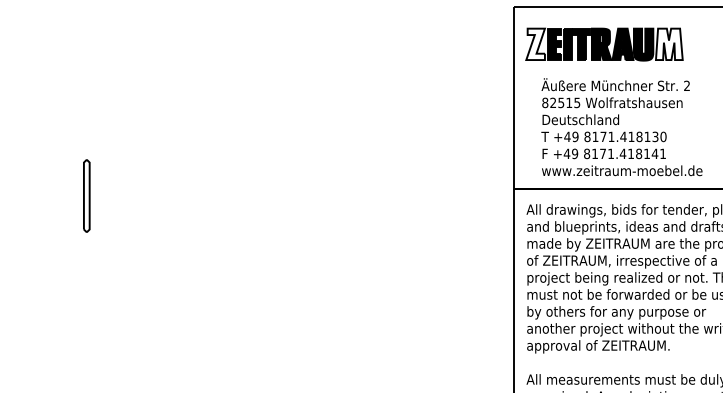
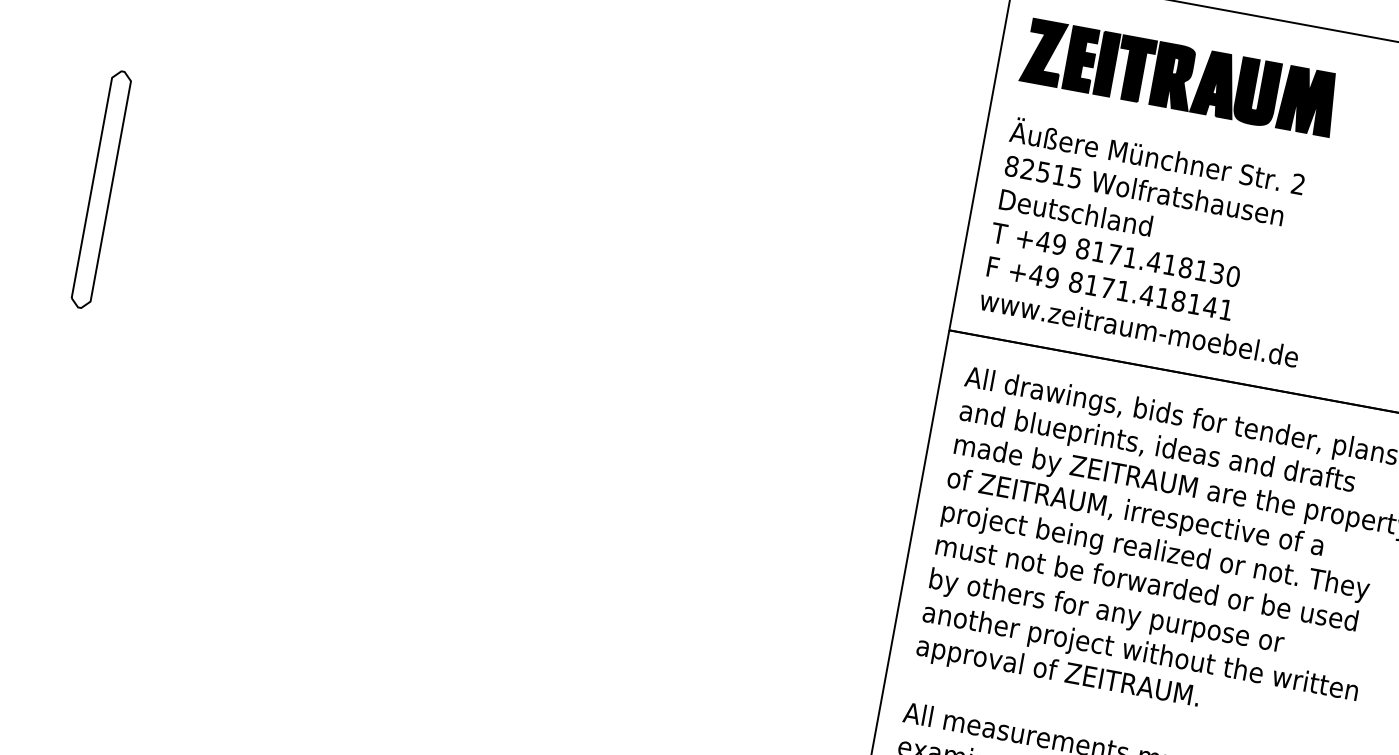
fill: (535, 44) -> (1043, 52), added
fill: (668, 44) -> (1306, 101), added
text: (621, 127) -> (1153, 242), moved
part: (86, 195) -> (101, 188), size x1.67

